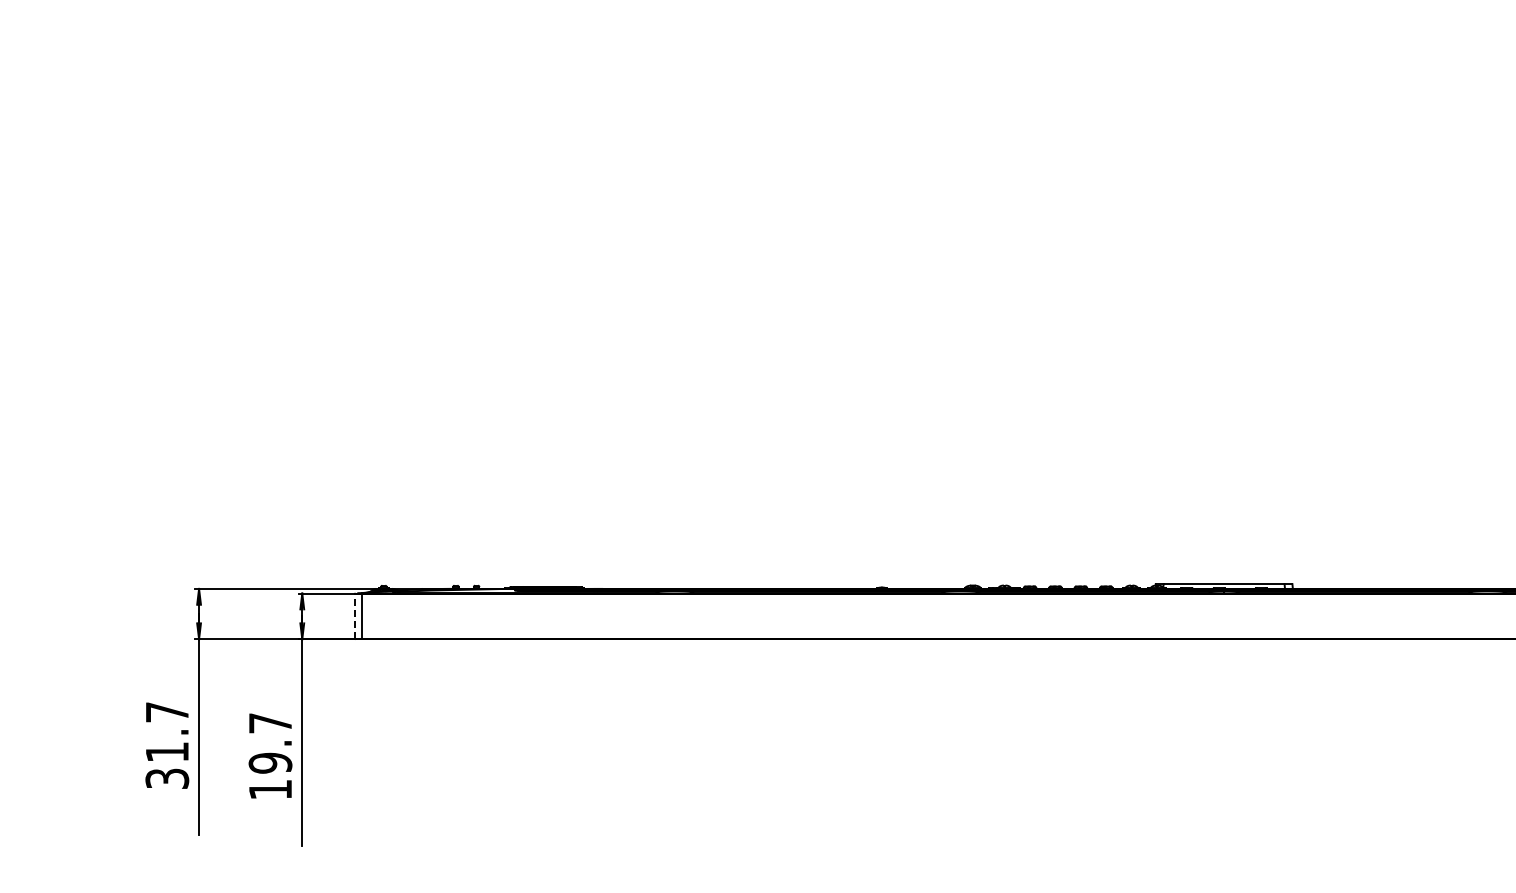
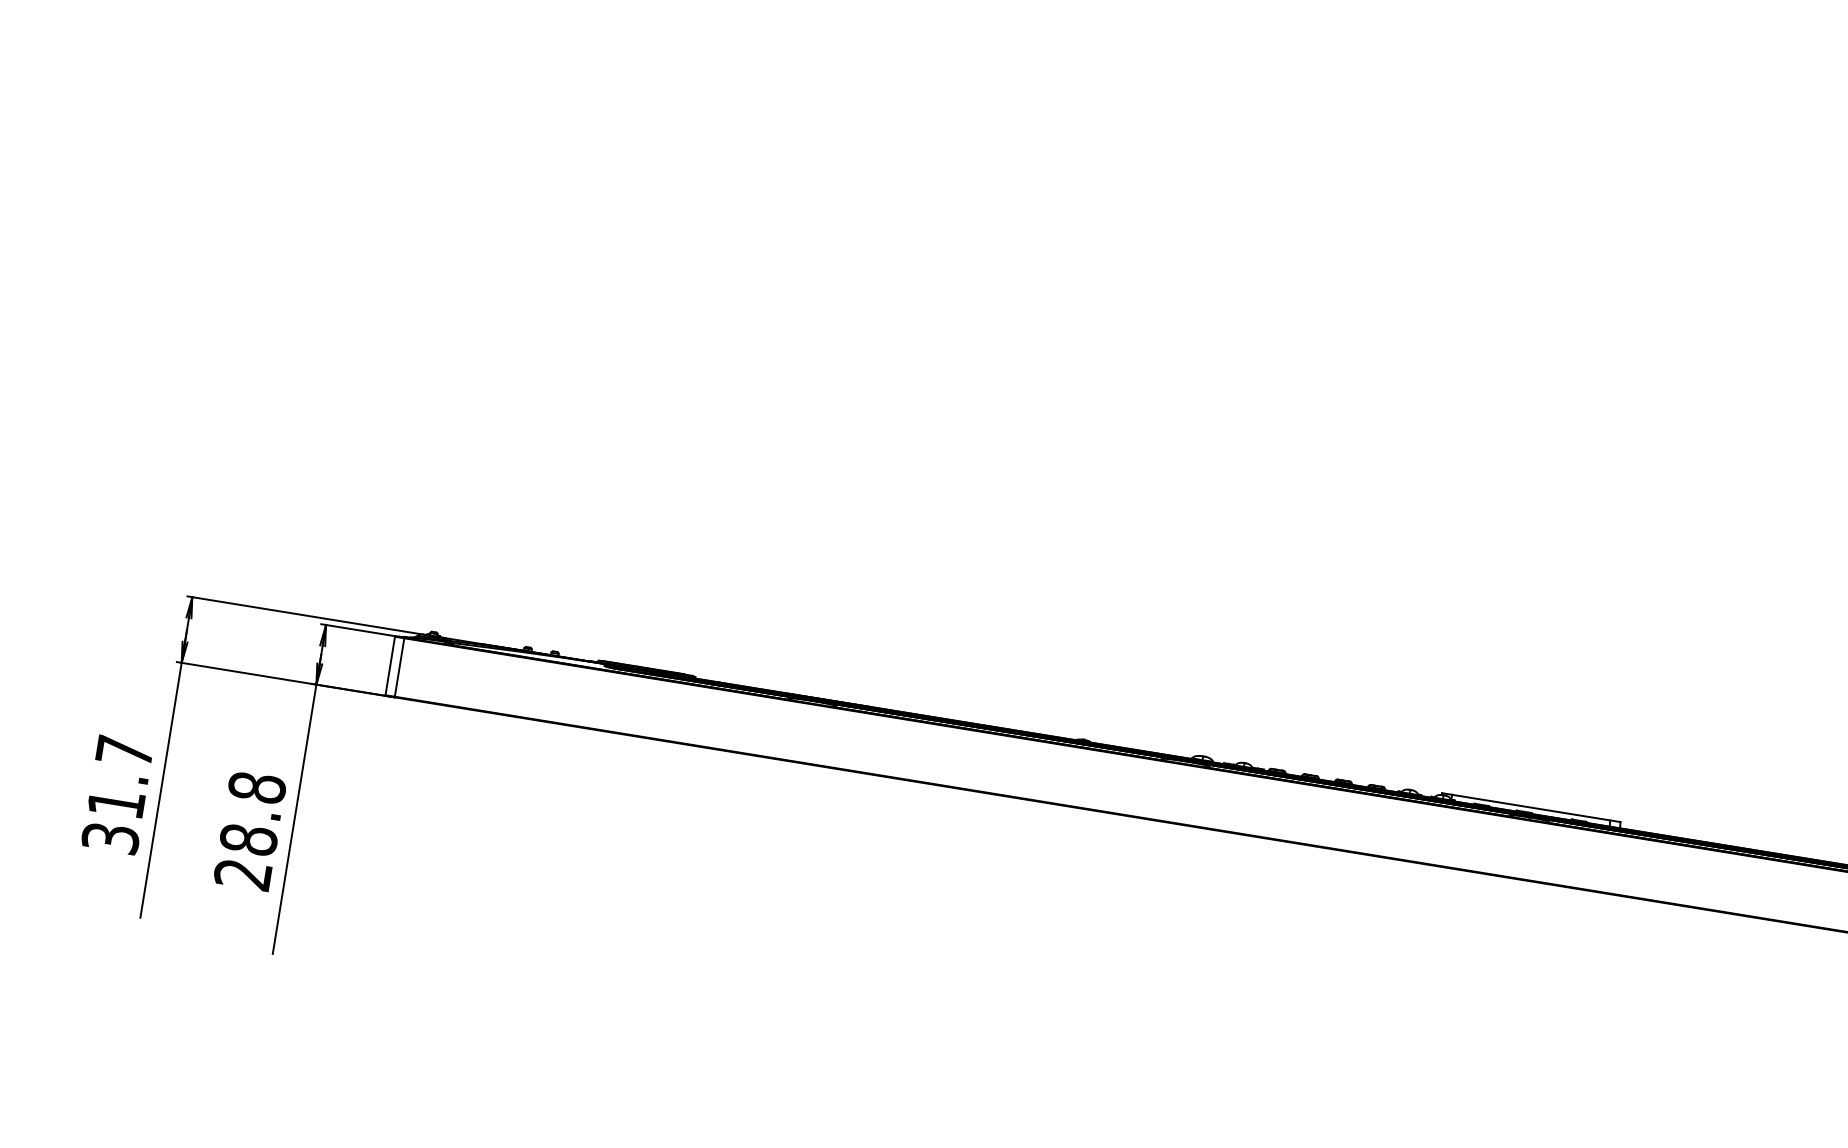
line: (355, 615) -> (390, 664), dashed -> solid
text: (270, 756) -> (250, 831), 19.7 -> 28.8

